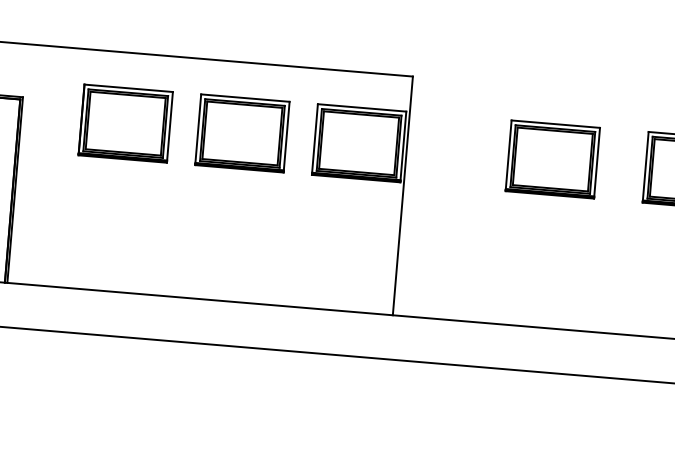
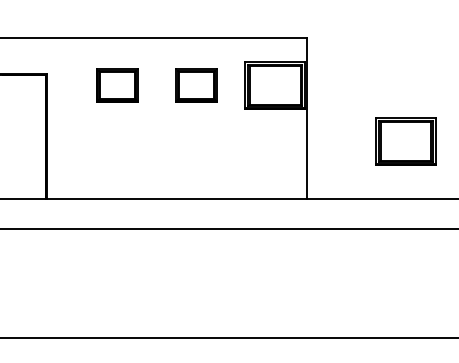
part: (125, 123) -> (117, 85), size x0.7
part: (242, 133) -> (196, 85), size x0.7
part: (552, 159) -> (405, 141), moved

